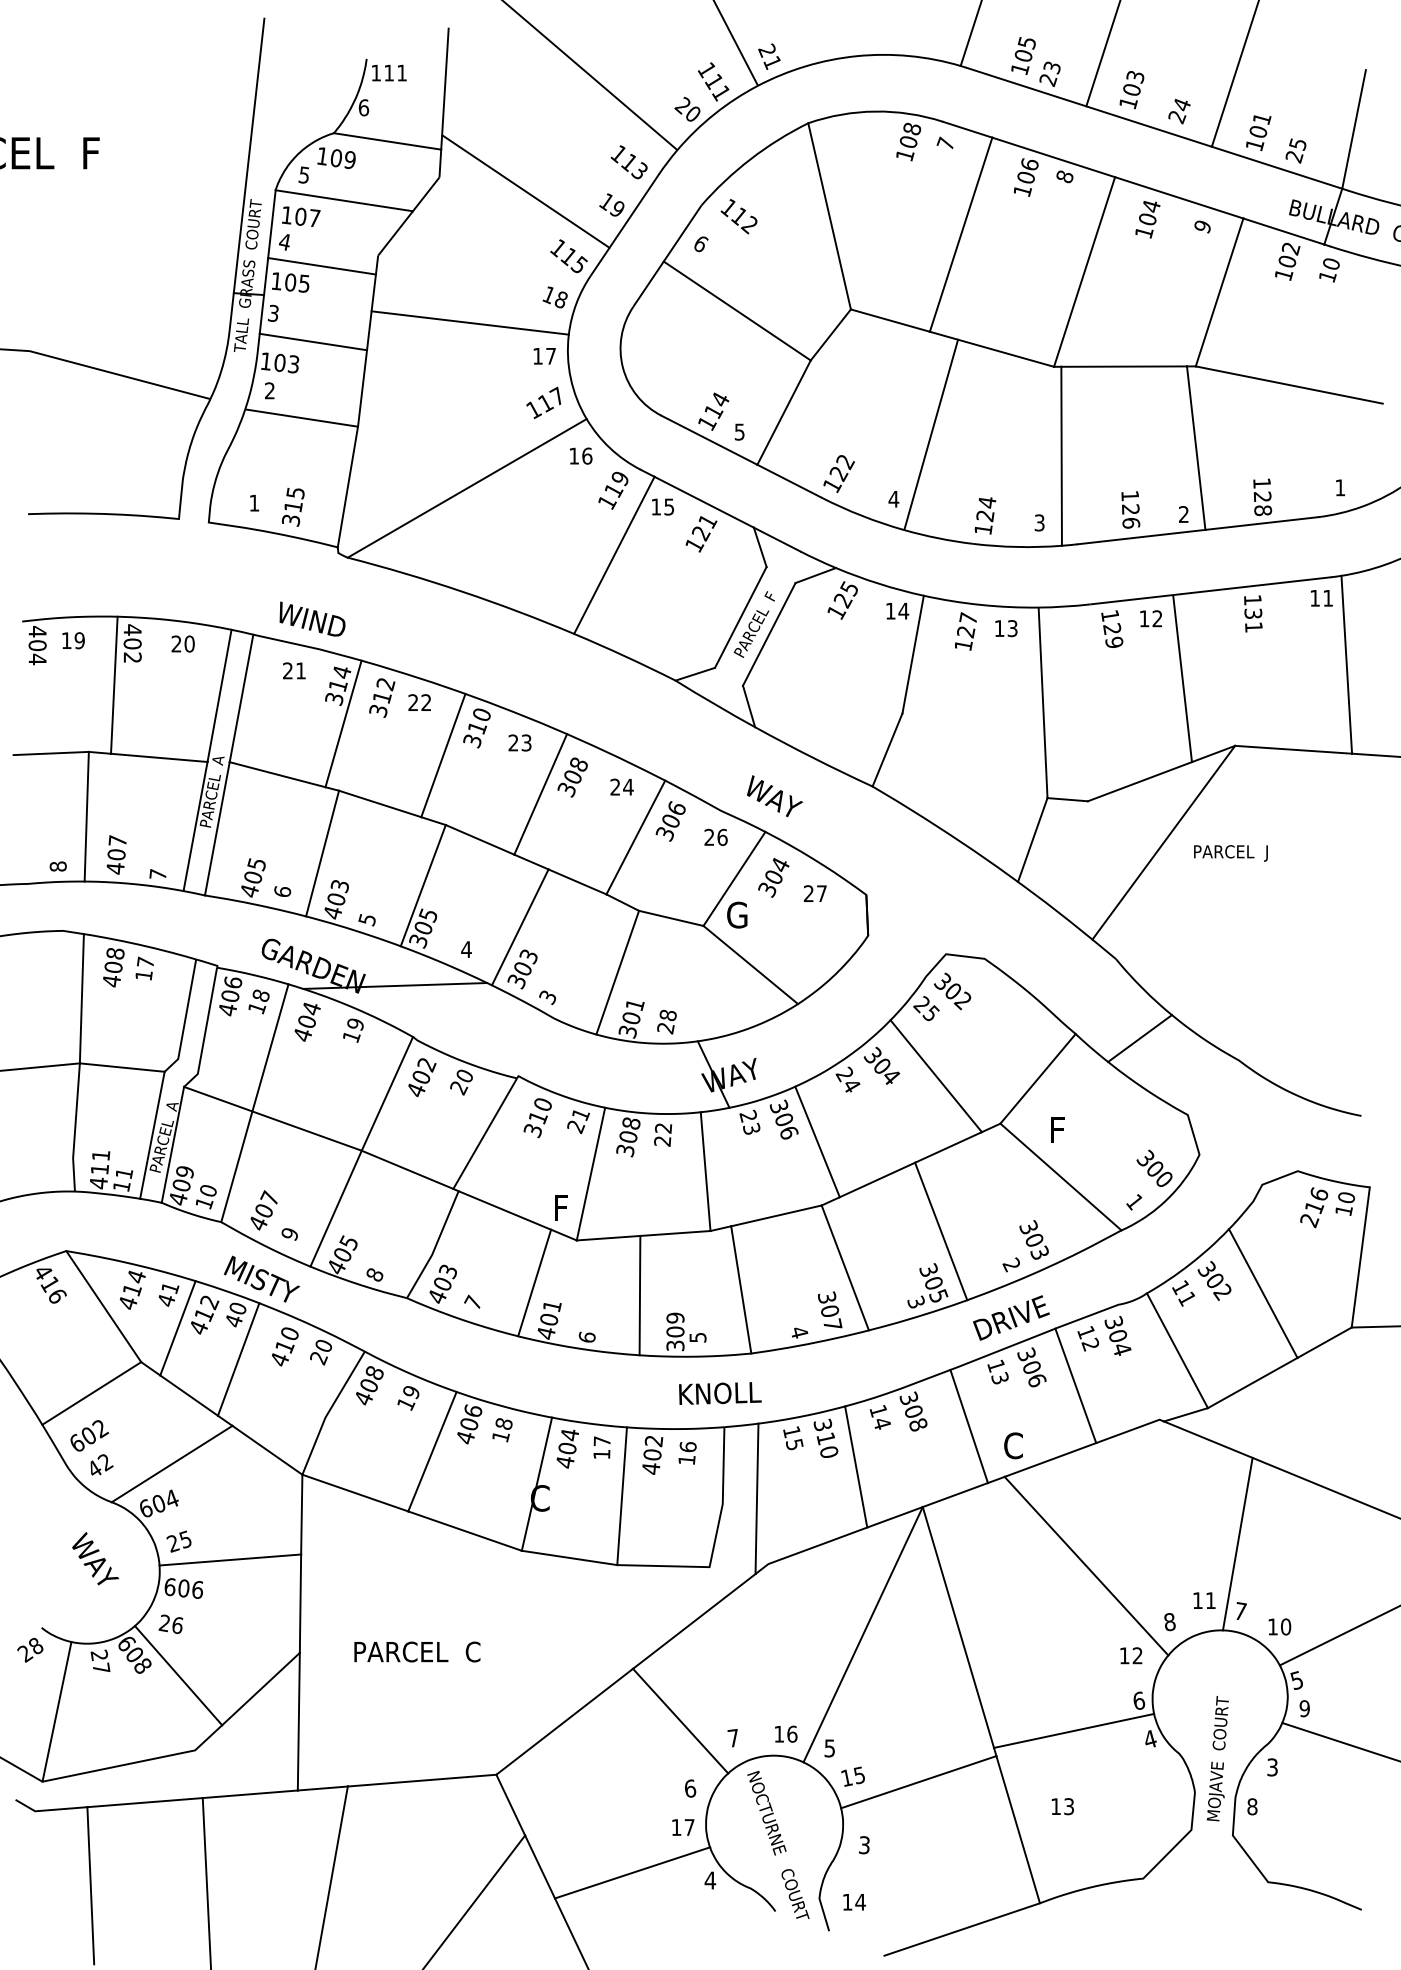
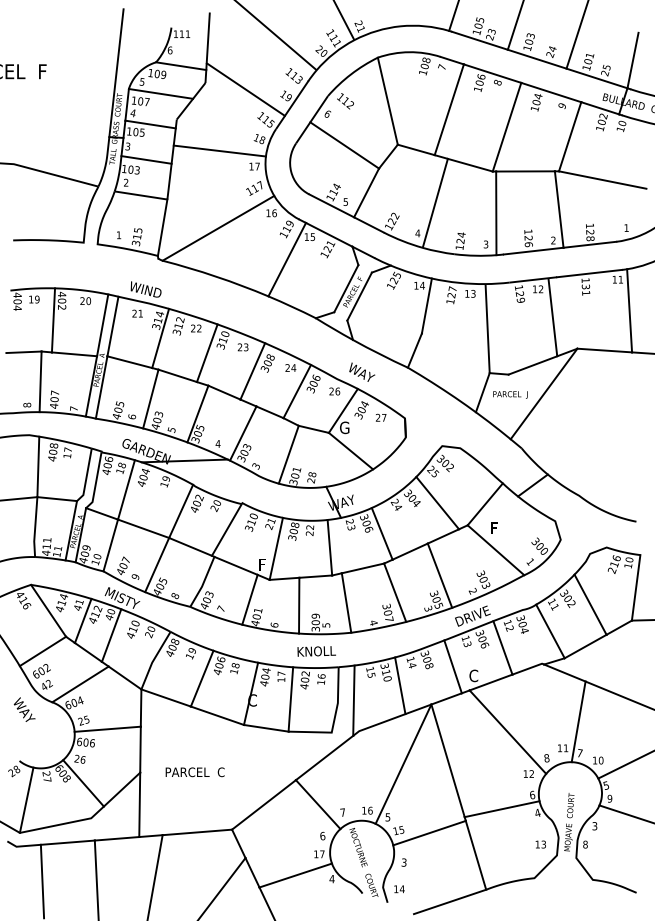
text: (1231, 852) -> (510, 394), moved
text: (719, 1393) -> (316, 651), moved
text: (95, 1558) -> (24, 709), moved
text: (1062, 1806) -> (540, 844), moved

